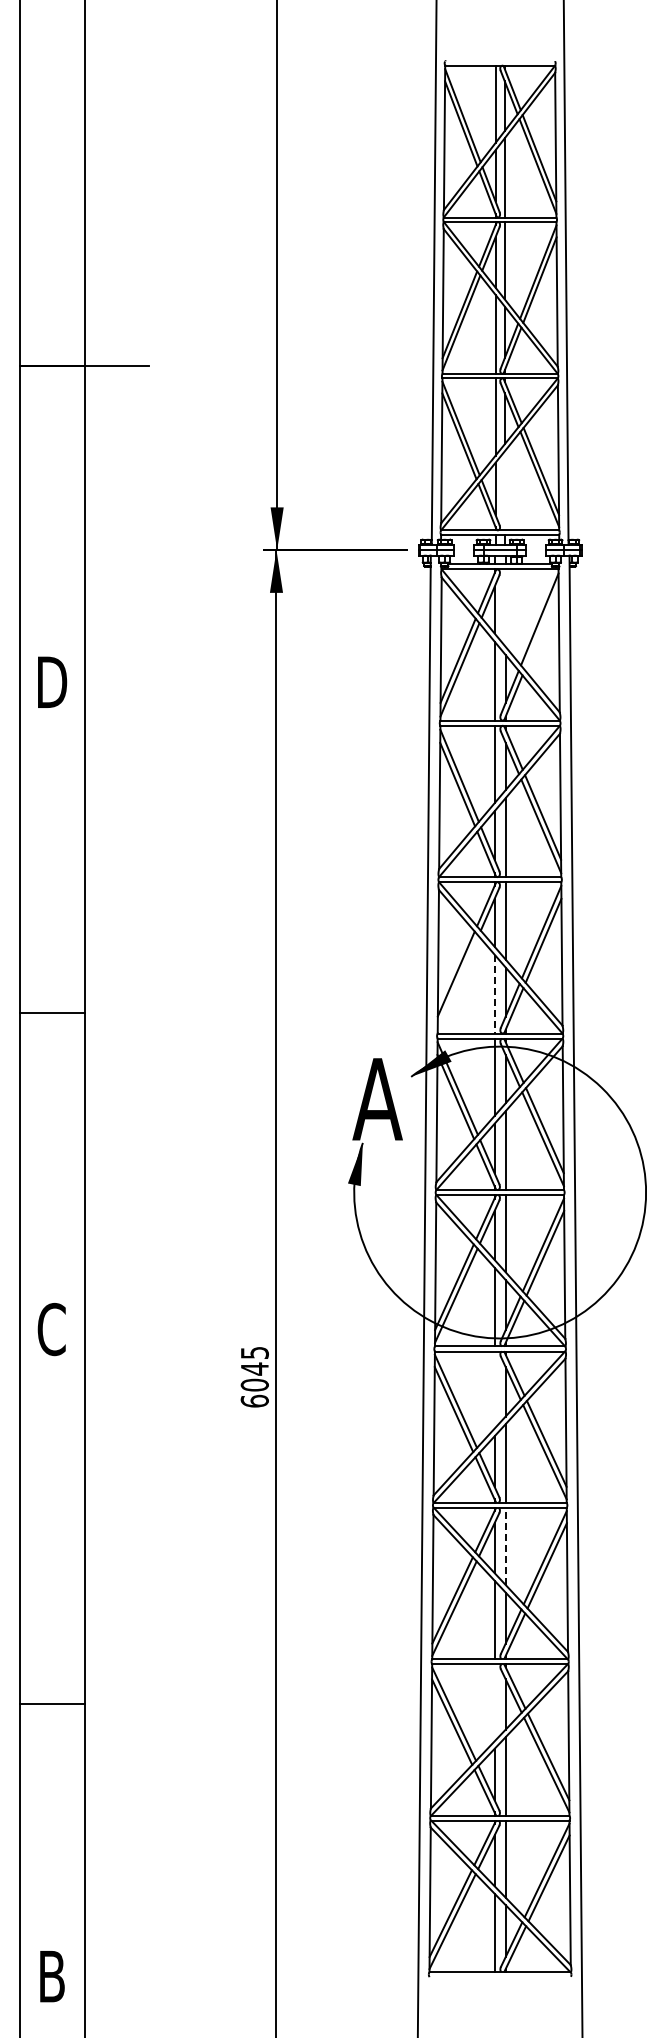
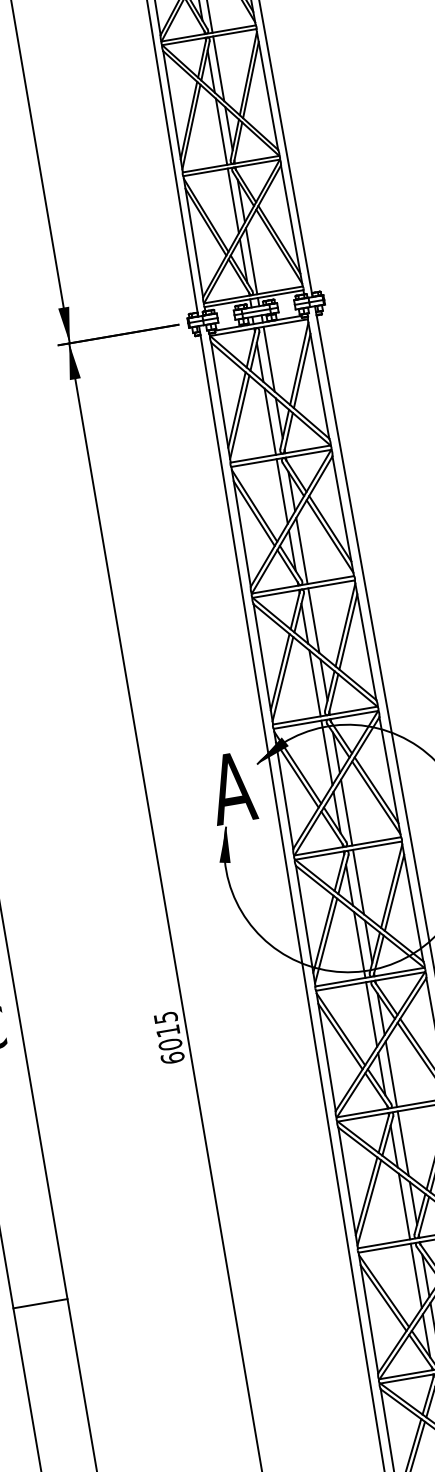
line: (504, 490) -> (251, 261), added
line: (505, 607) -> (268, 358), added
line: (541, 627) -> (301, 370), added
line: (457, 982) -> (282, 679), added
line: (494, 994) -> (315, 683), dashed -> solid
text: (254, 1368) -> (167, 1030), 6045 -> 6015
line: (494, 1389) -> (371, 1013), added
line: (505, 1546) -> (403, 1143), dashed -> solid
line: (494, 1702) -> (416, 1275), added
line: (51, 1704) -> (39, 1303), moved

